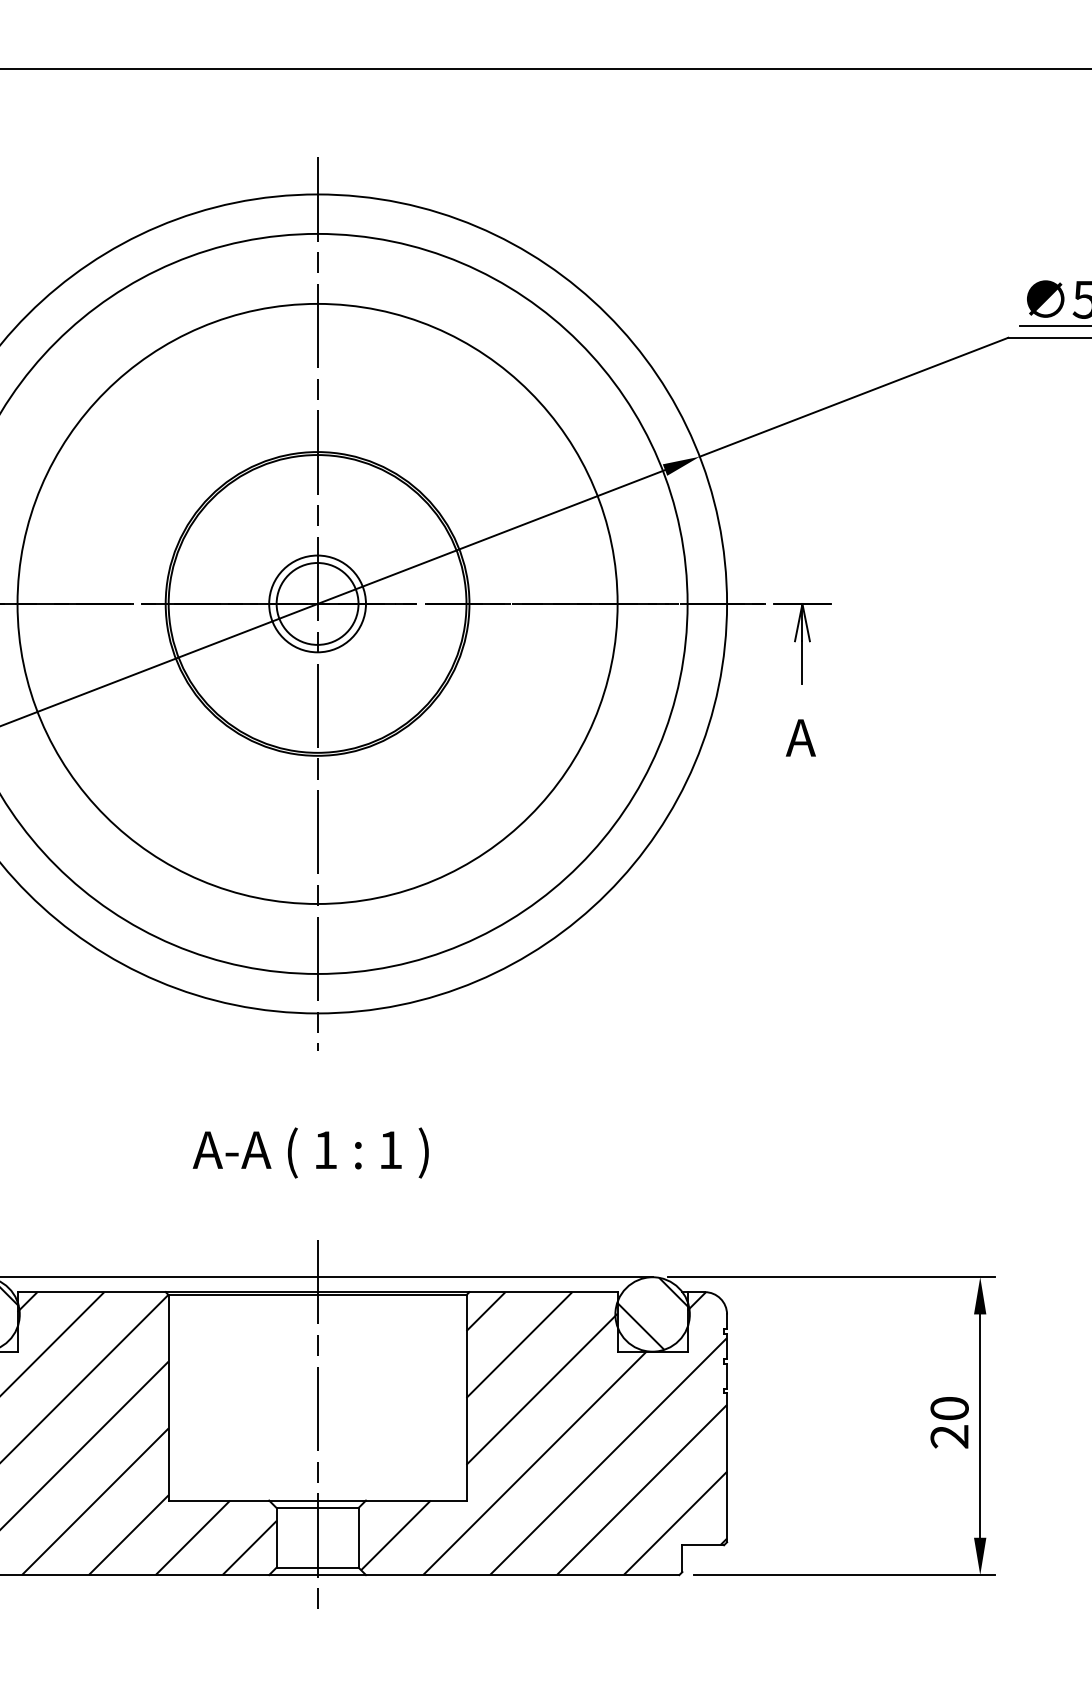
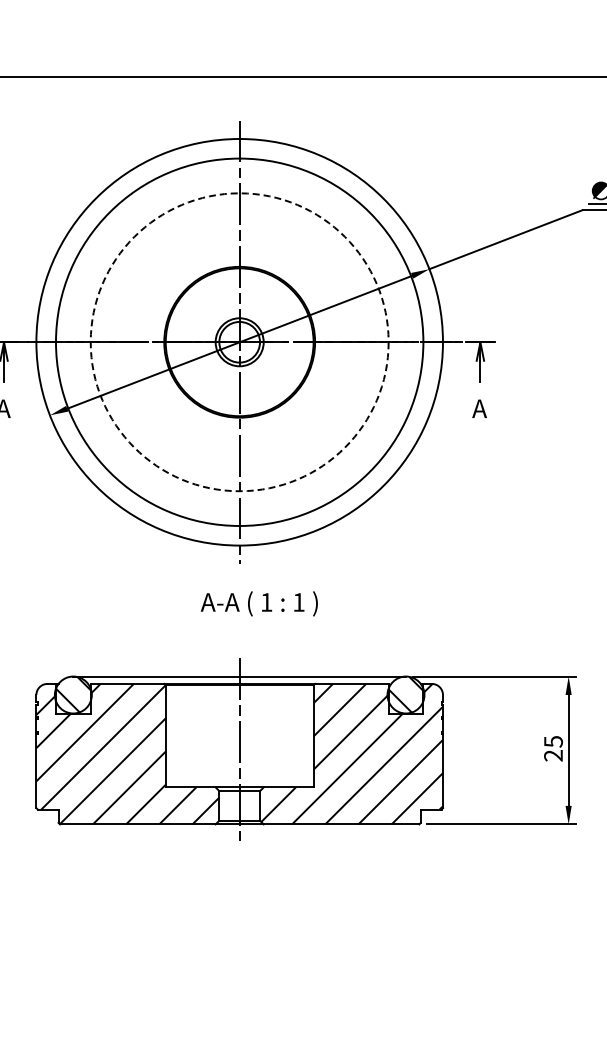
circle: (317, 604) -> (239, 342), solid -> dashed
text: (309, 1152) -> (258, 603), moved
text: (949, 1408) -> (553, 741), 20 -> 25

